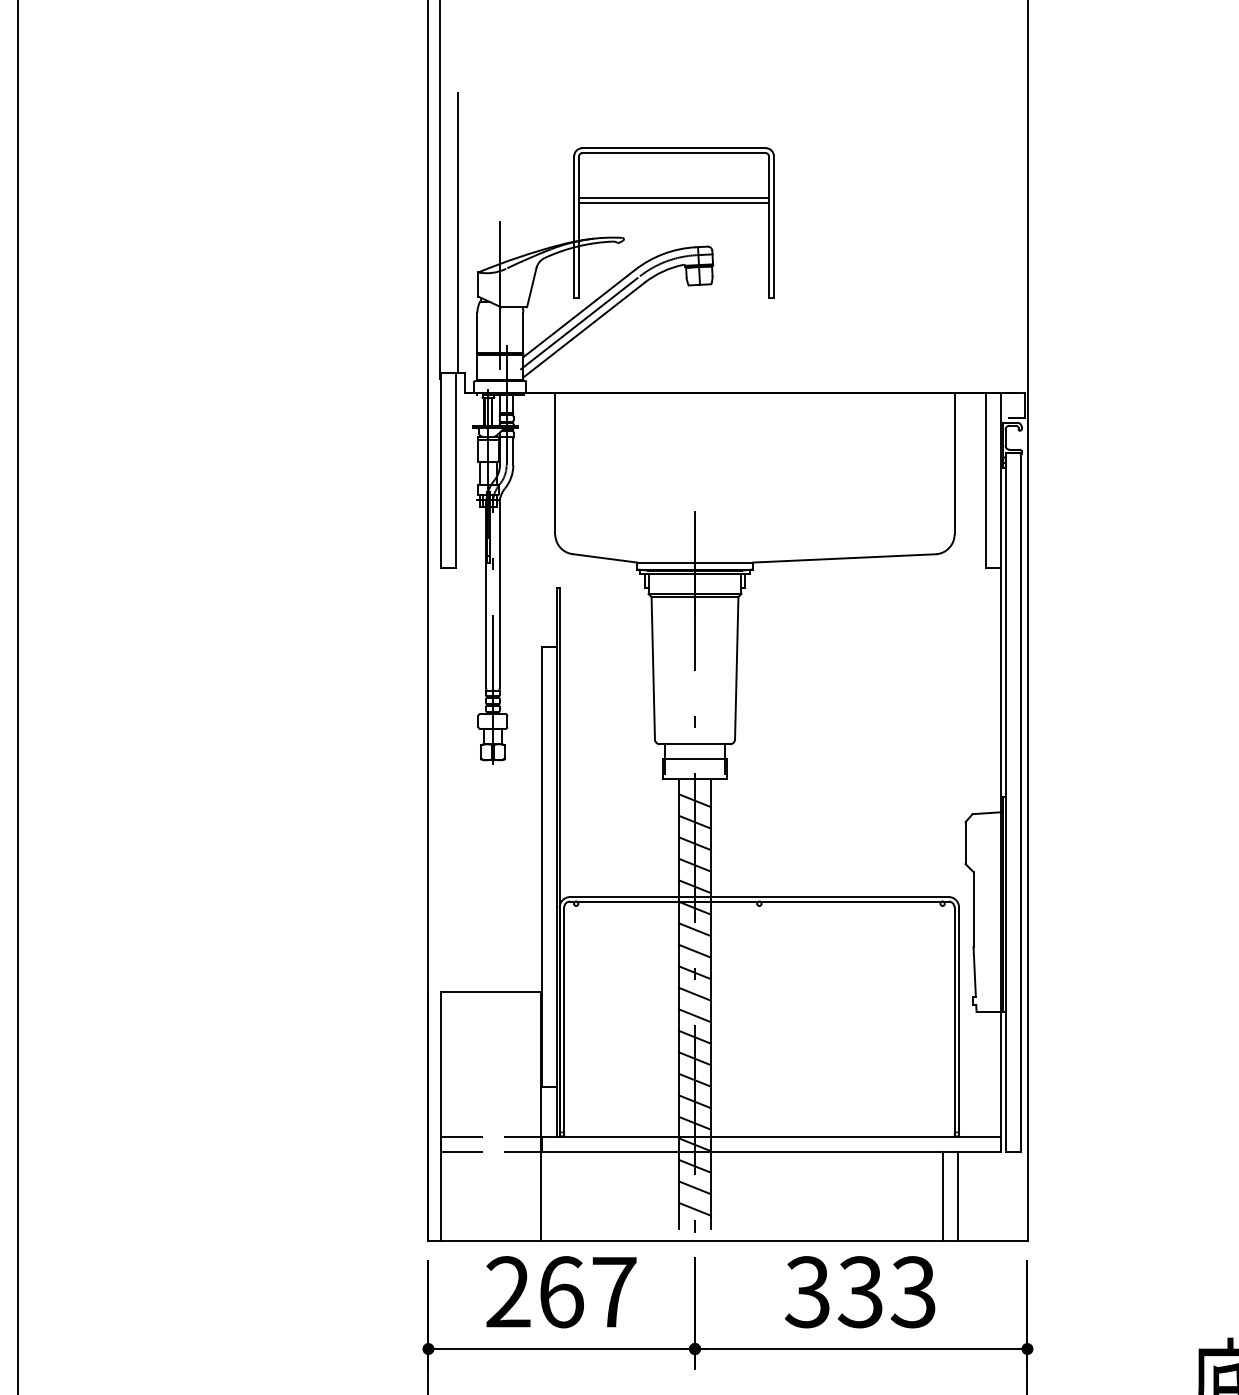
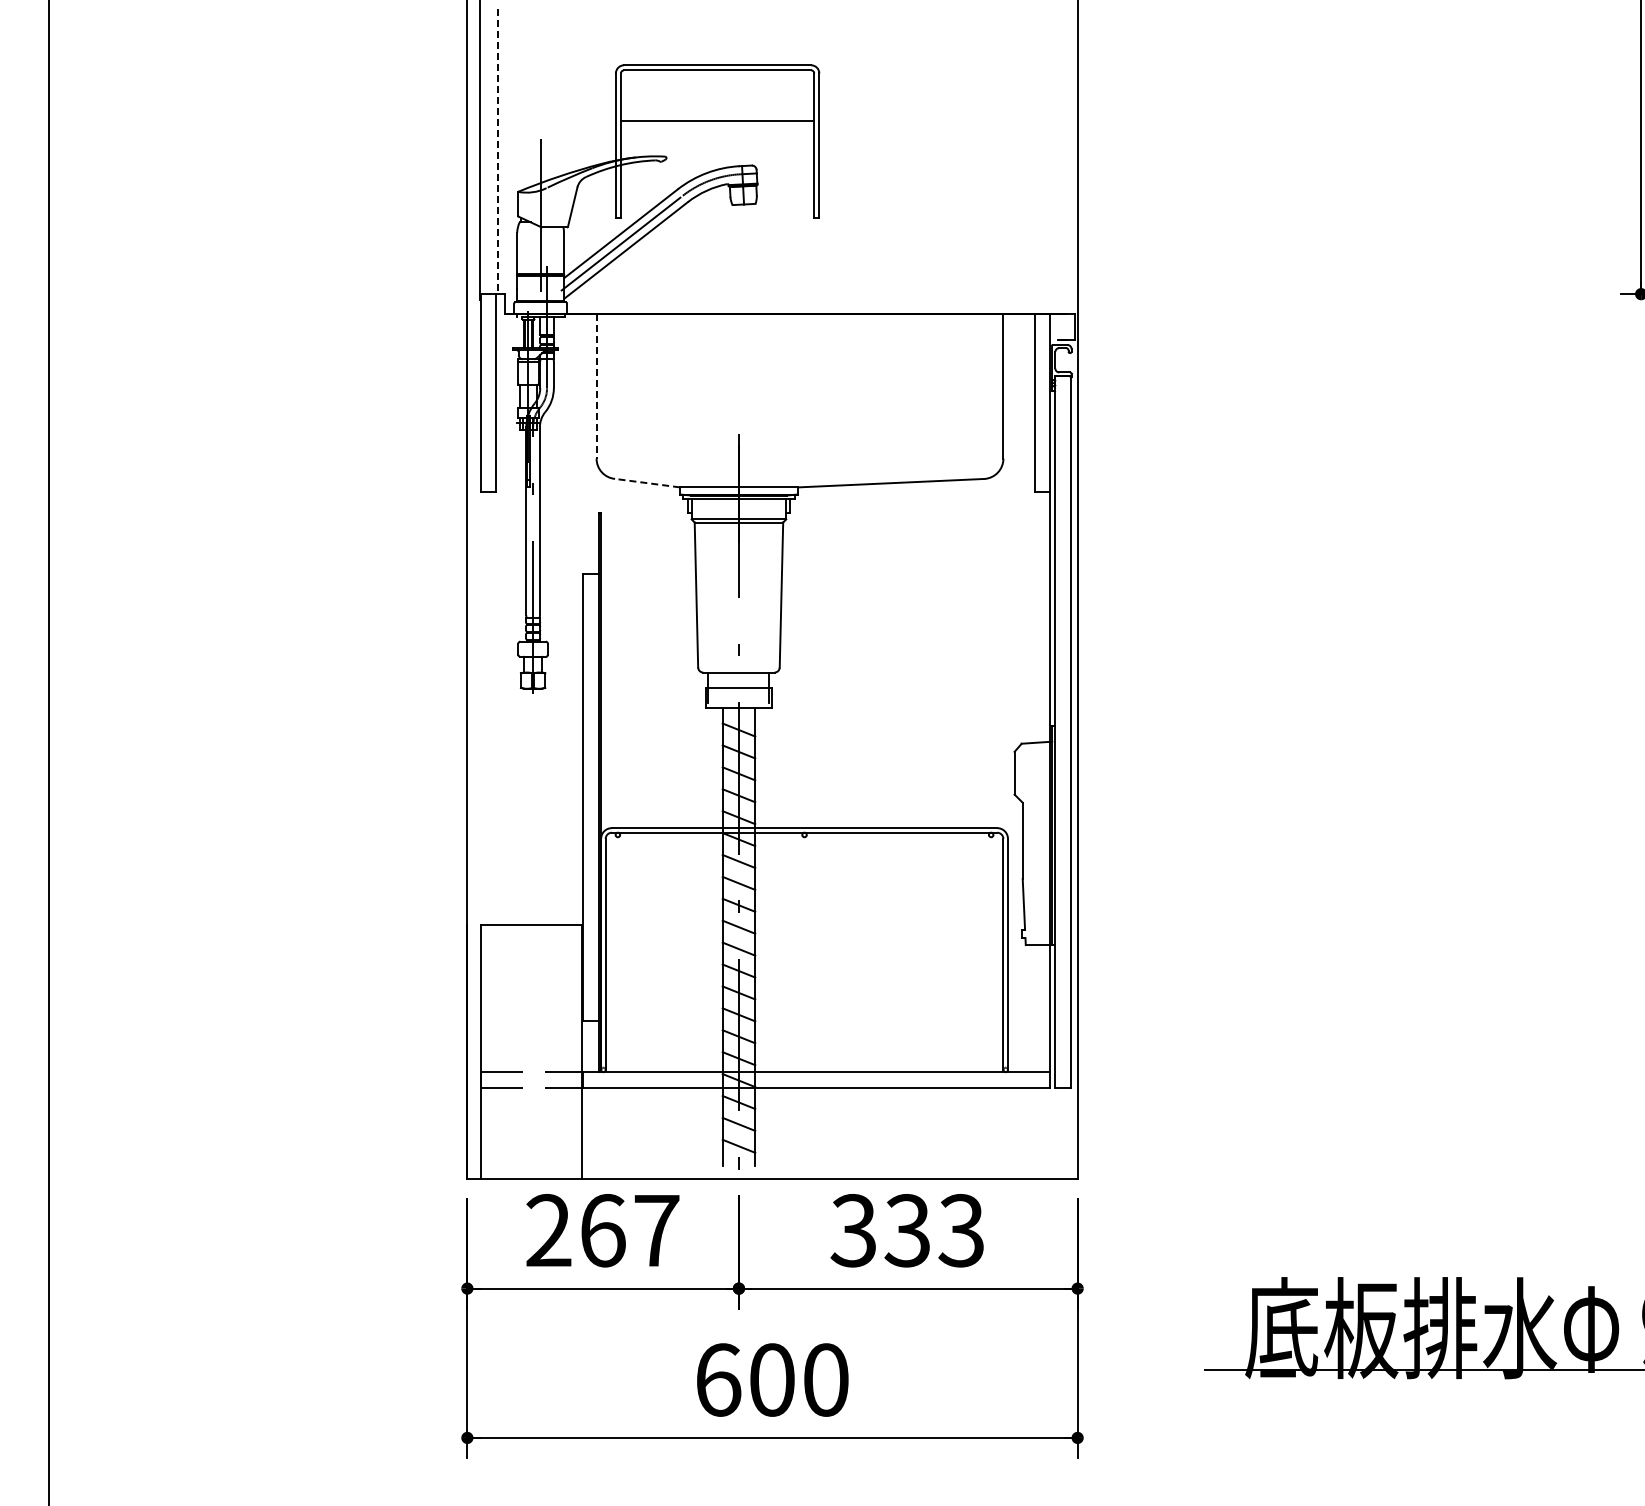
line: (673, 198) -> (717, 116), removed
line: (457, 233) -> (497, 152), solid -> dashed
line: (555, 464) -> (596, 387), solid -> dashed
line: (605, 558) -> (647, 483), solid -> dashed
line: (942, 1196) -> (991, 1133), removed
line: (957, 1196) -> (1006, 1133), removed

